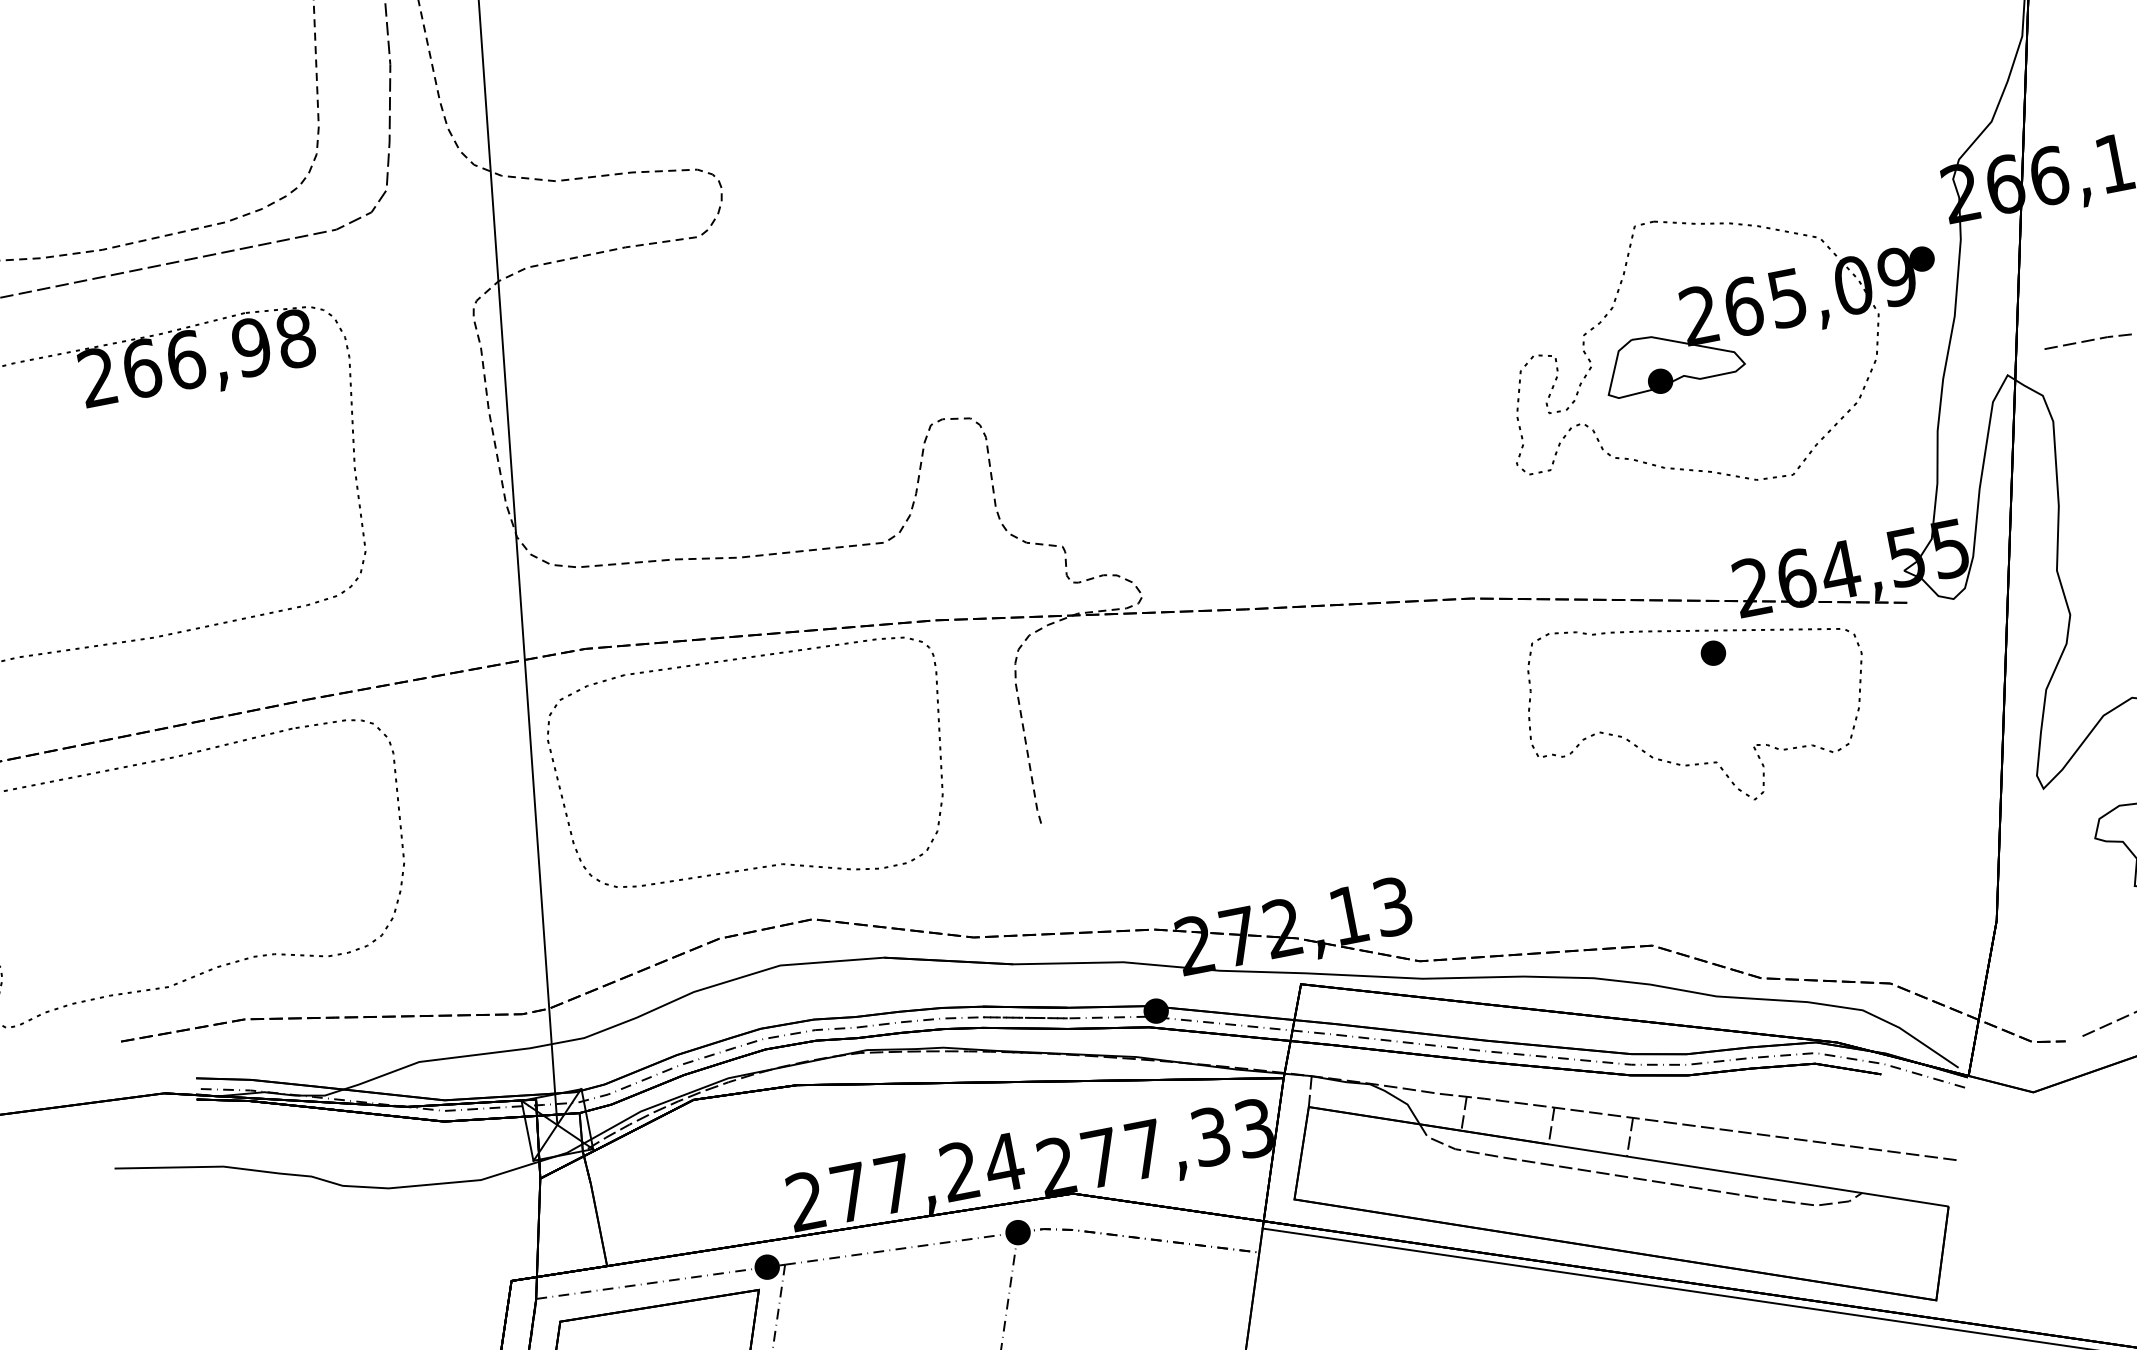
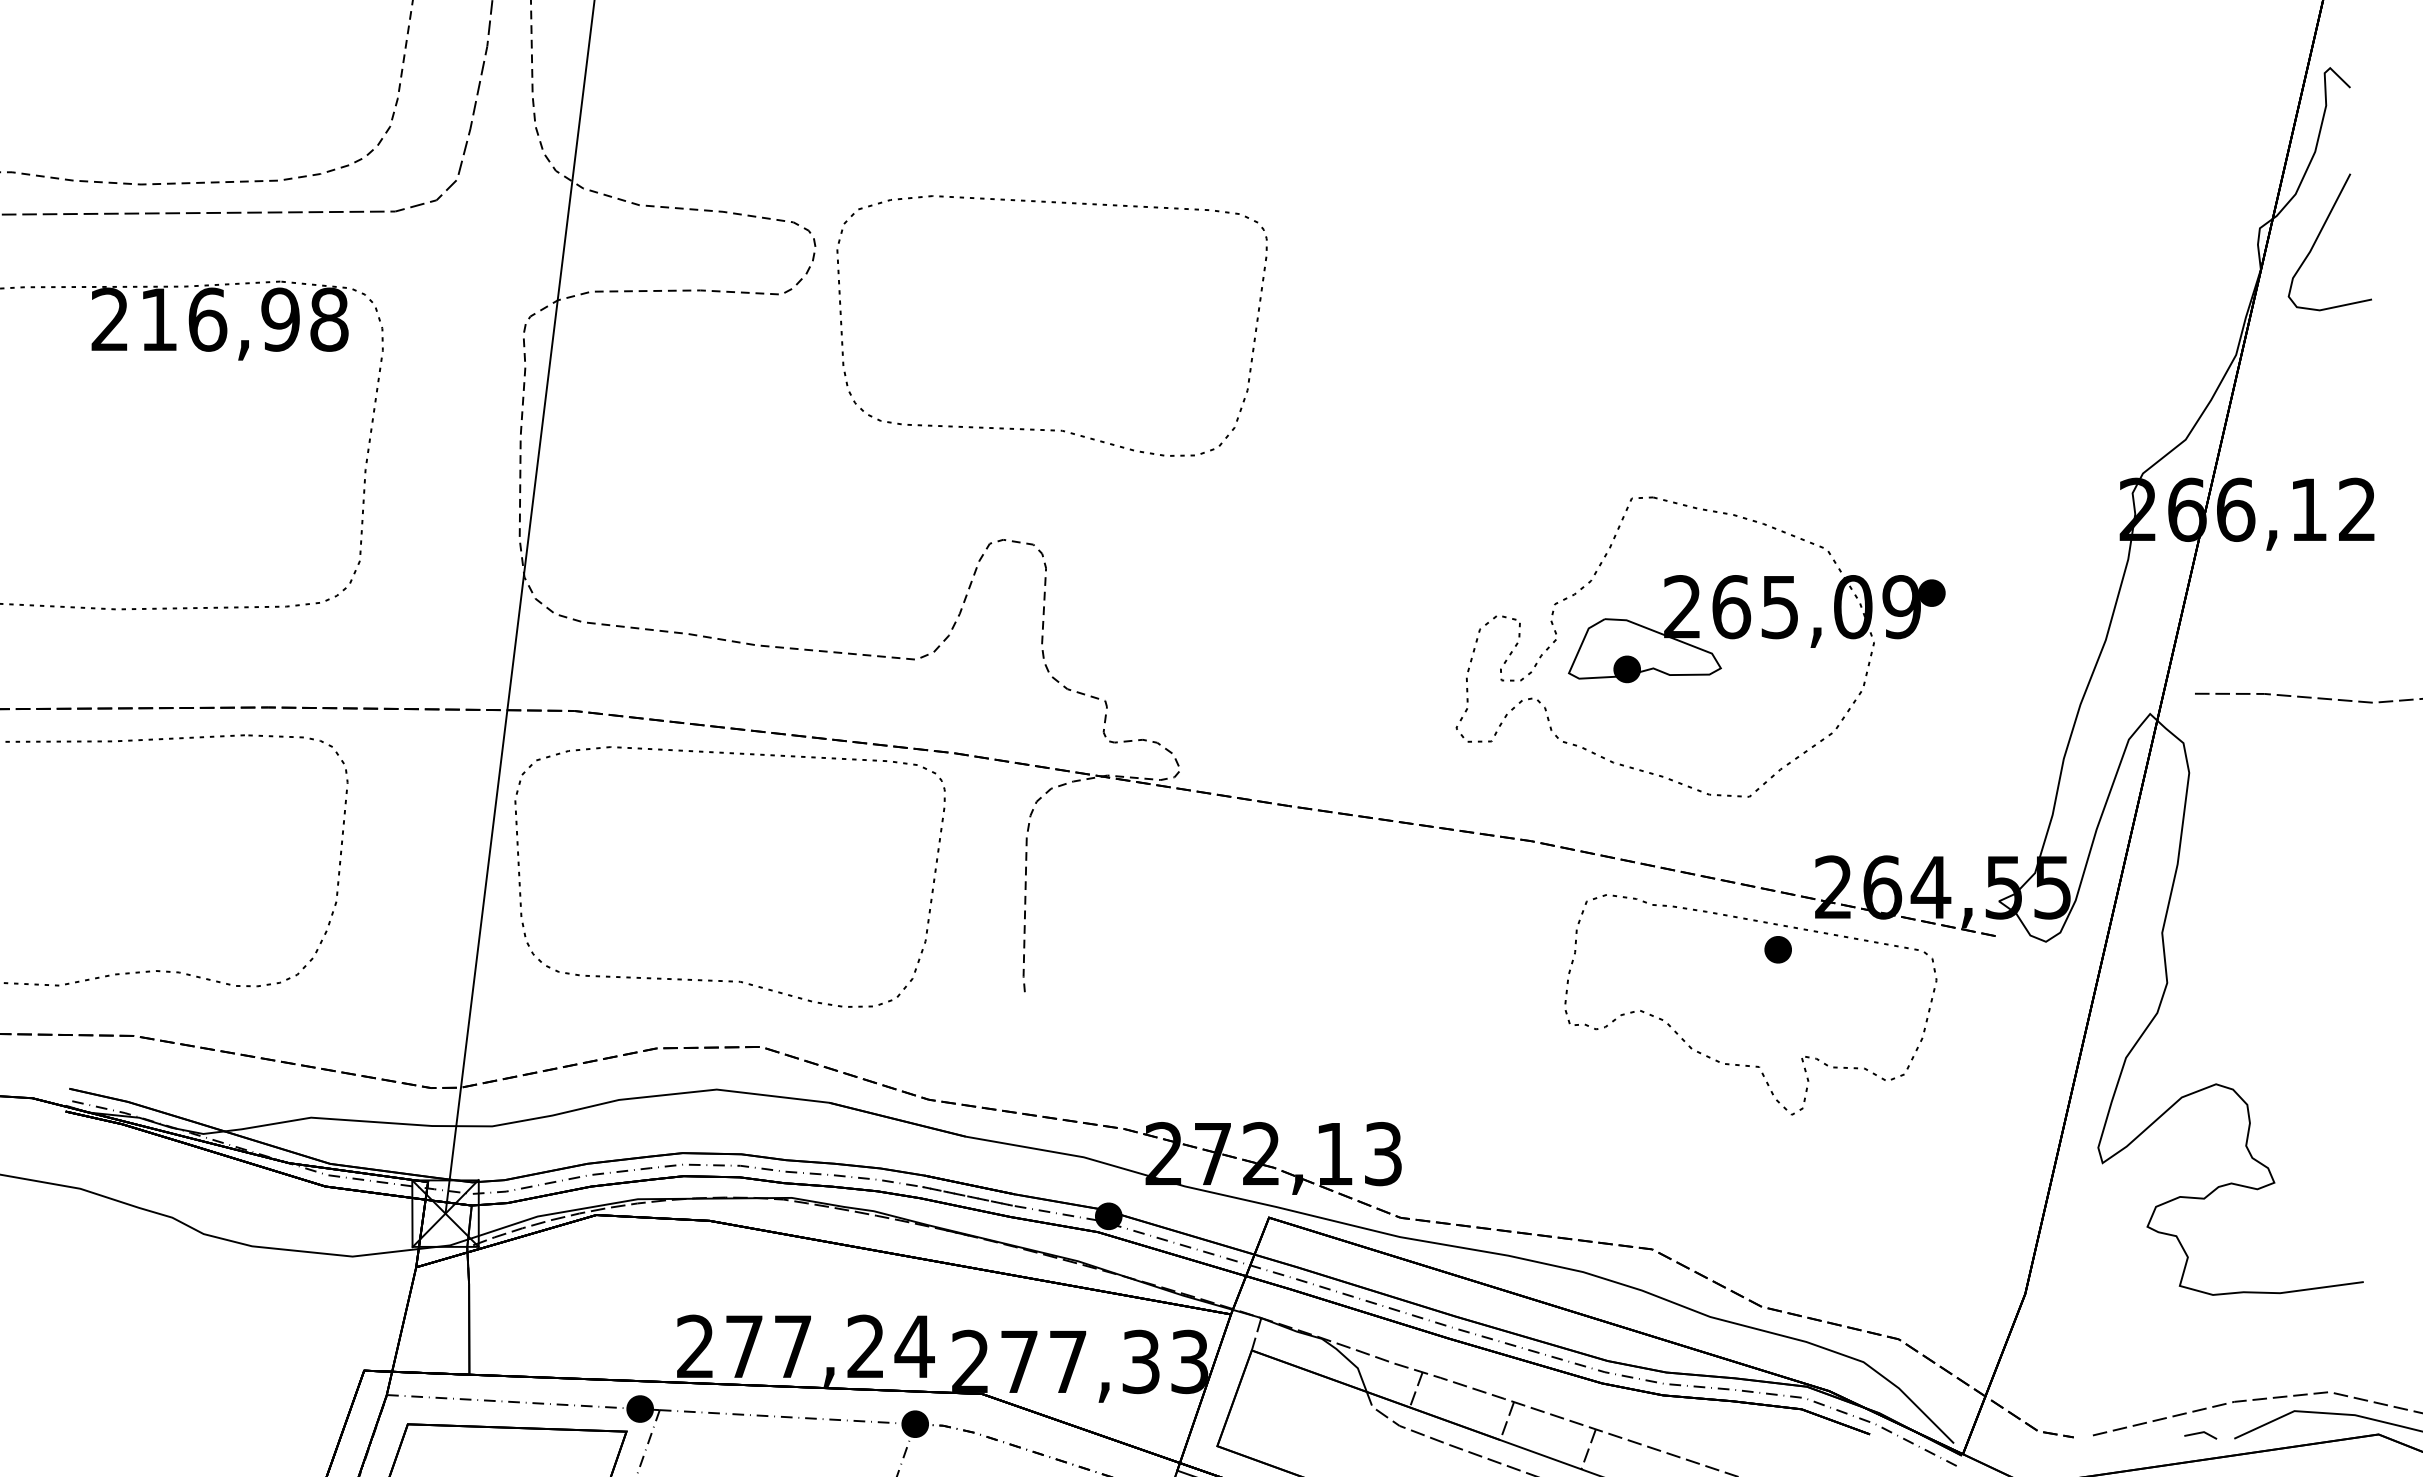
part: (966, 311) -> (1051, 429), added
part: (1722, 347) -> (1700, 646), moved
text: (142, 368) -> (159, 319), 266,98 -> 216,98

